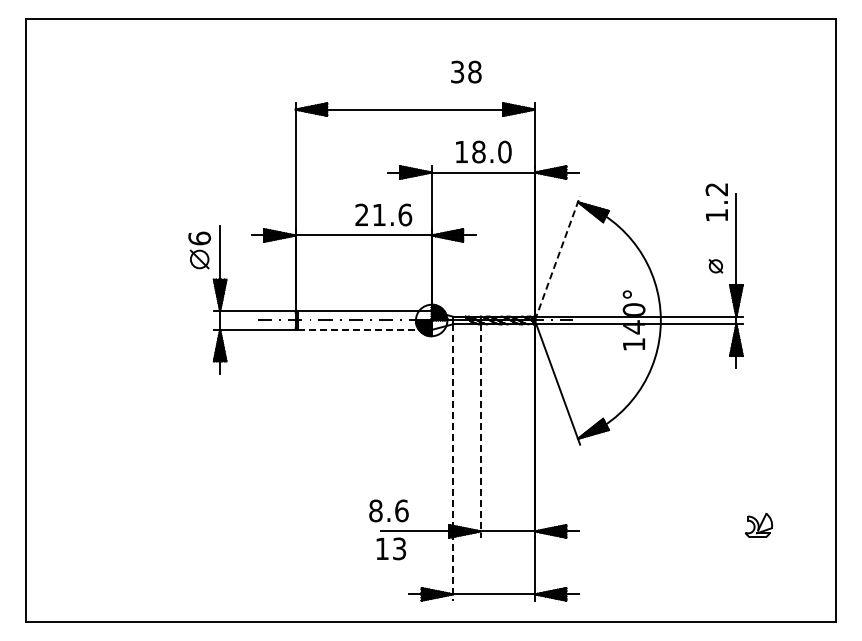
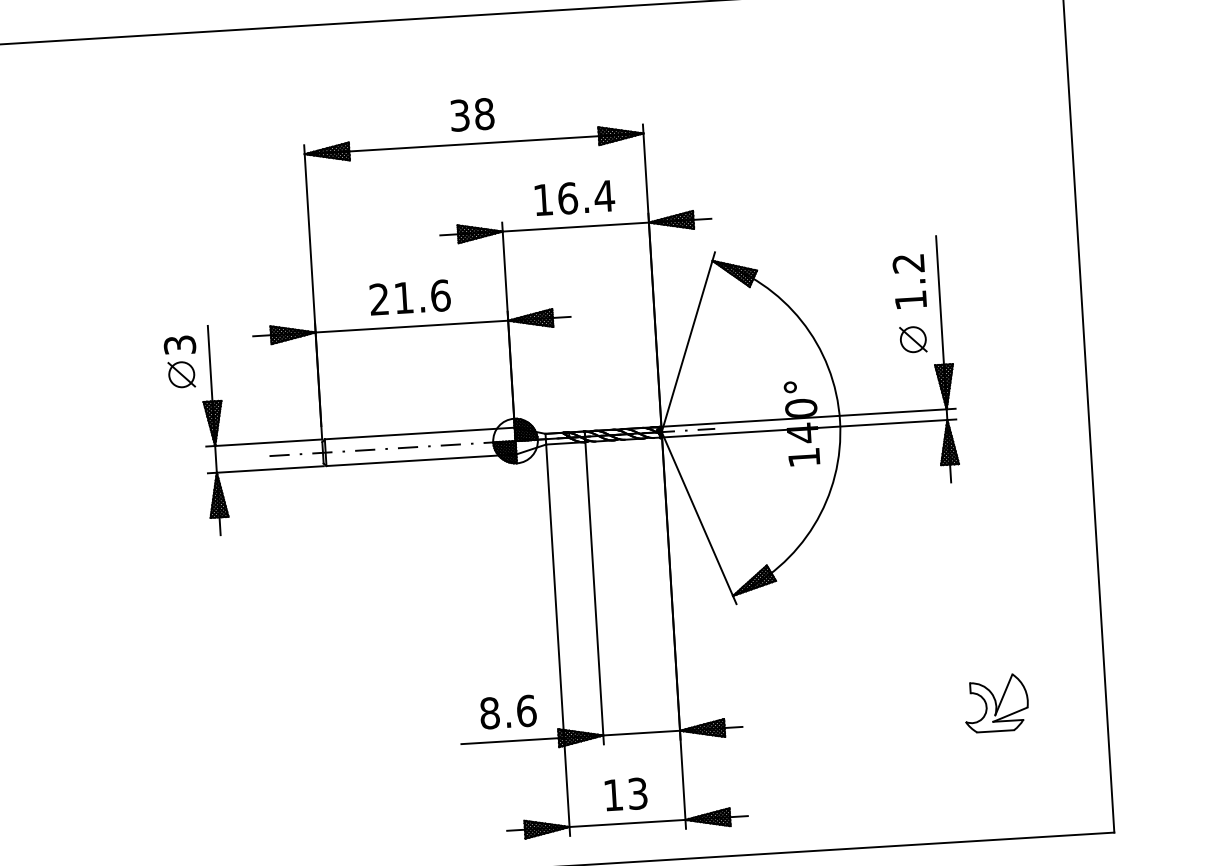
text: (466, 71) -> (472, 113), moved
text: (491, 151) -> (585, 196), 18.0 -> 16.4
text: (716, 202) -> (909, 281), moved
text: (383, 214) -> (409, 296), moved
text: (199, 238) -> (179, 345), 6 -> 3
line: (557, 257) -> (688, 340), dashed -> solid
part: (715, 266) -> (912, 340), size x1.43
line: (365, 329) -> (422, 459), dashed -> solid
line: (480, 430) -> (594, 592), dashed -> solid
line: (453, 462) -> (558, 640), dashed -> solid
text: (388, 510) -> (507, 711), moved
part: (758, 525) -> (996, 703), size x1.67
text: (391, 548) -> (626, 793), moved

